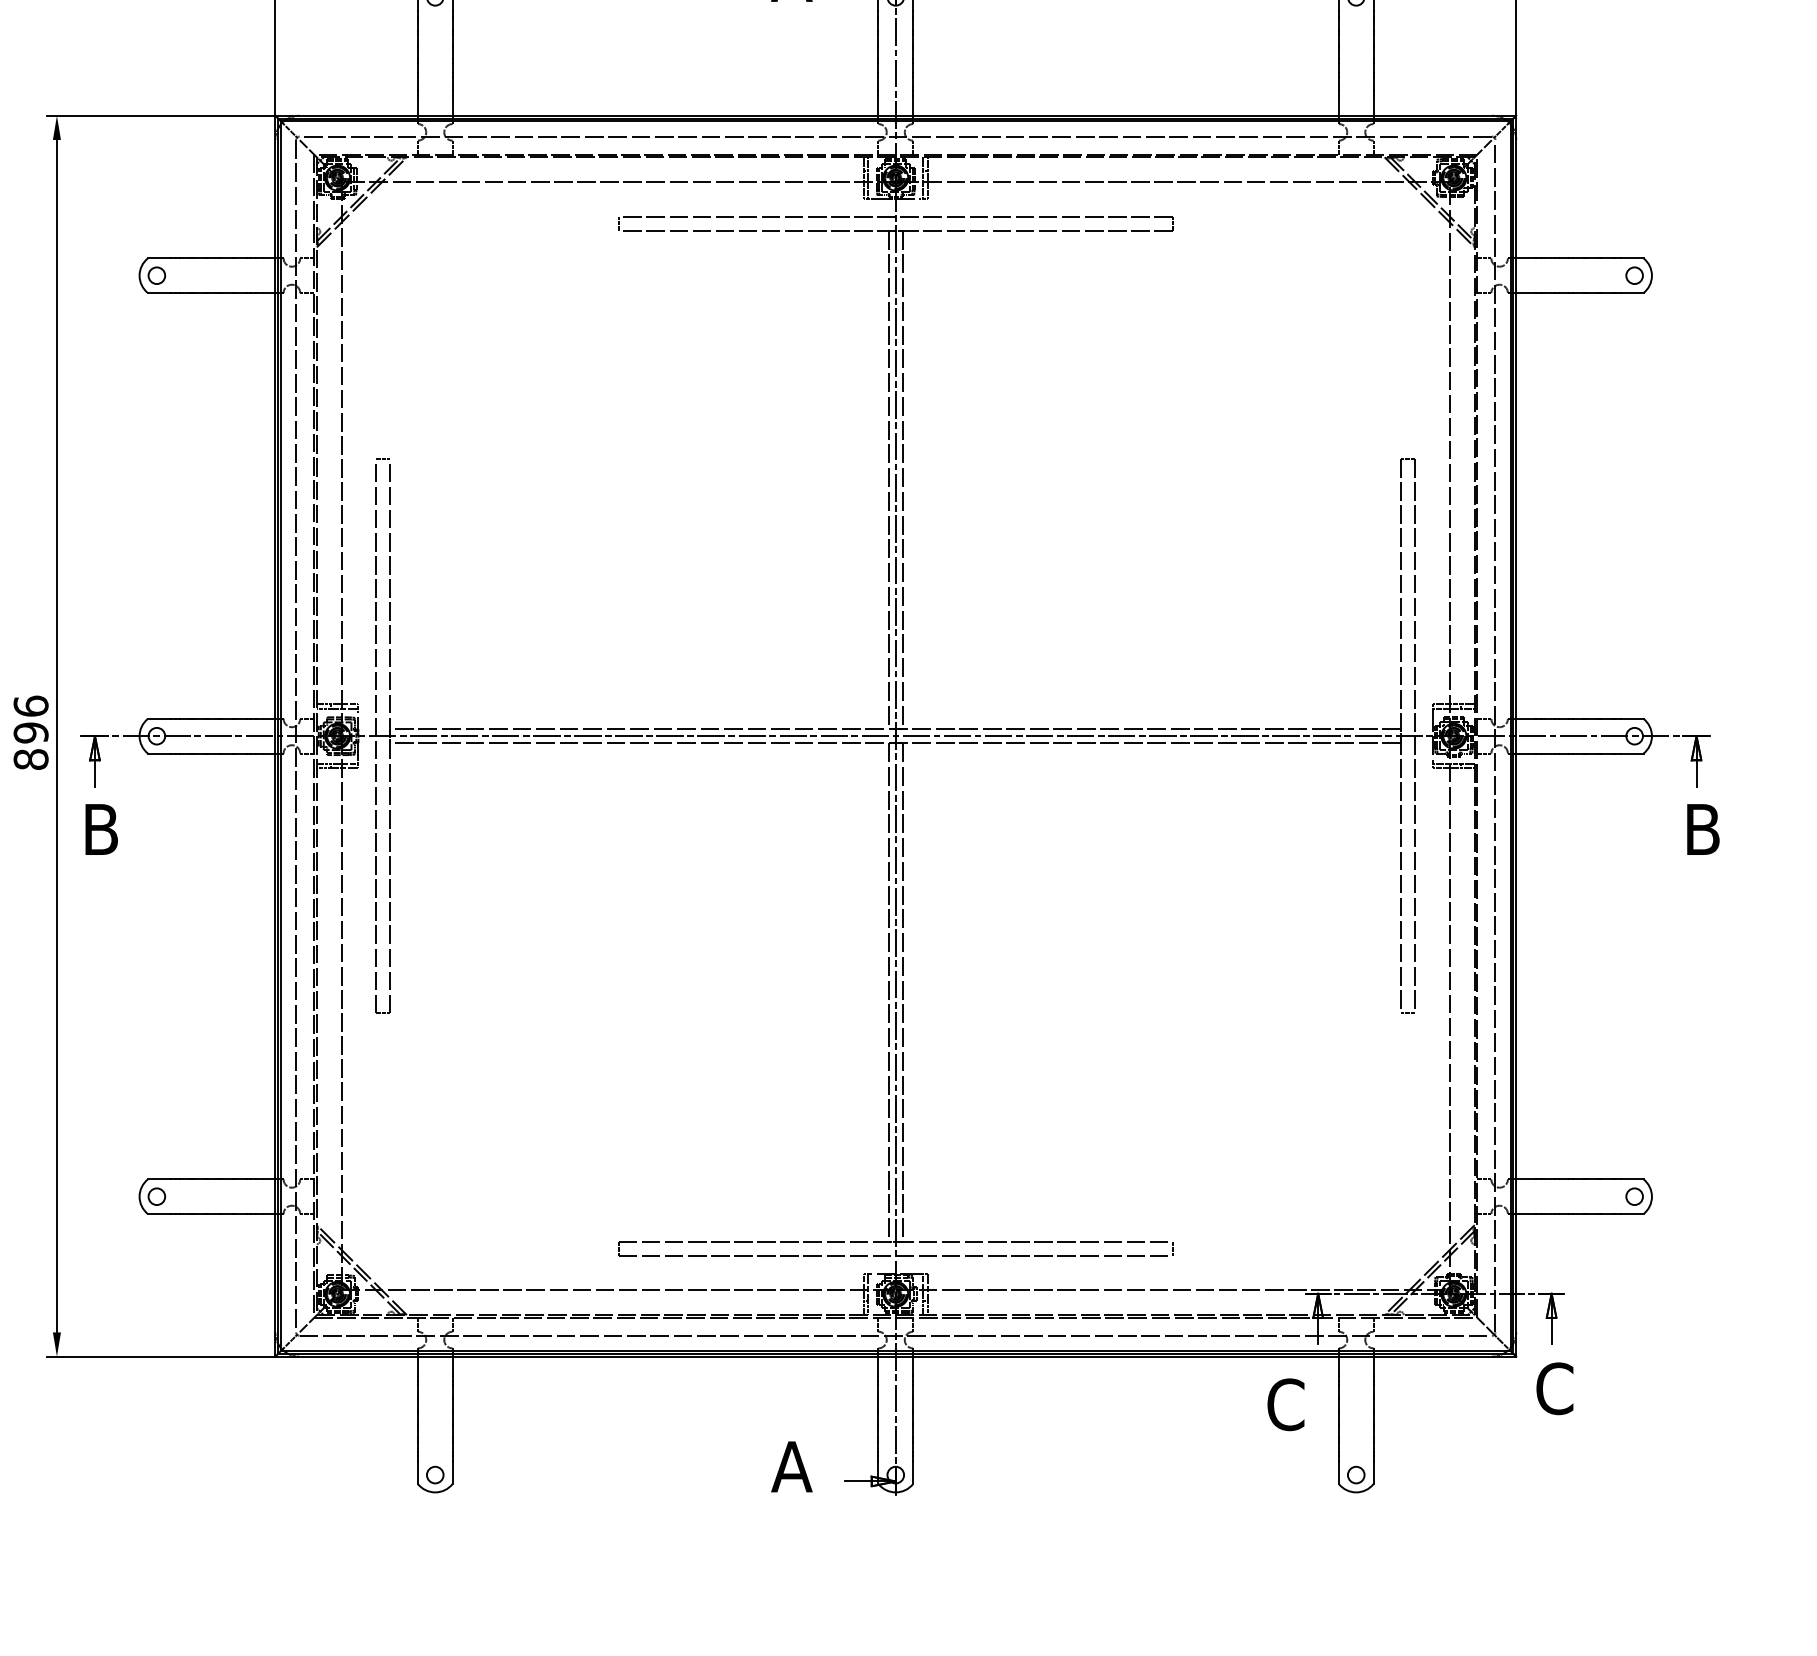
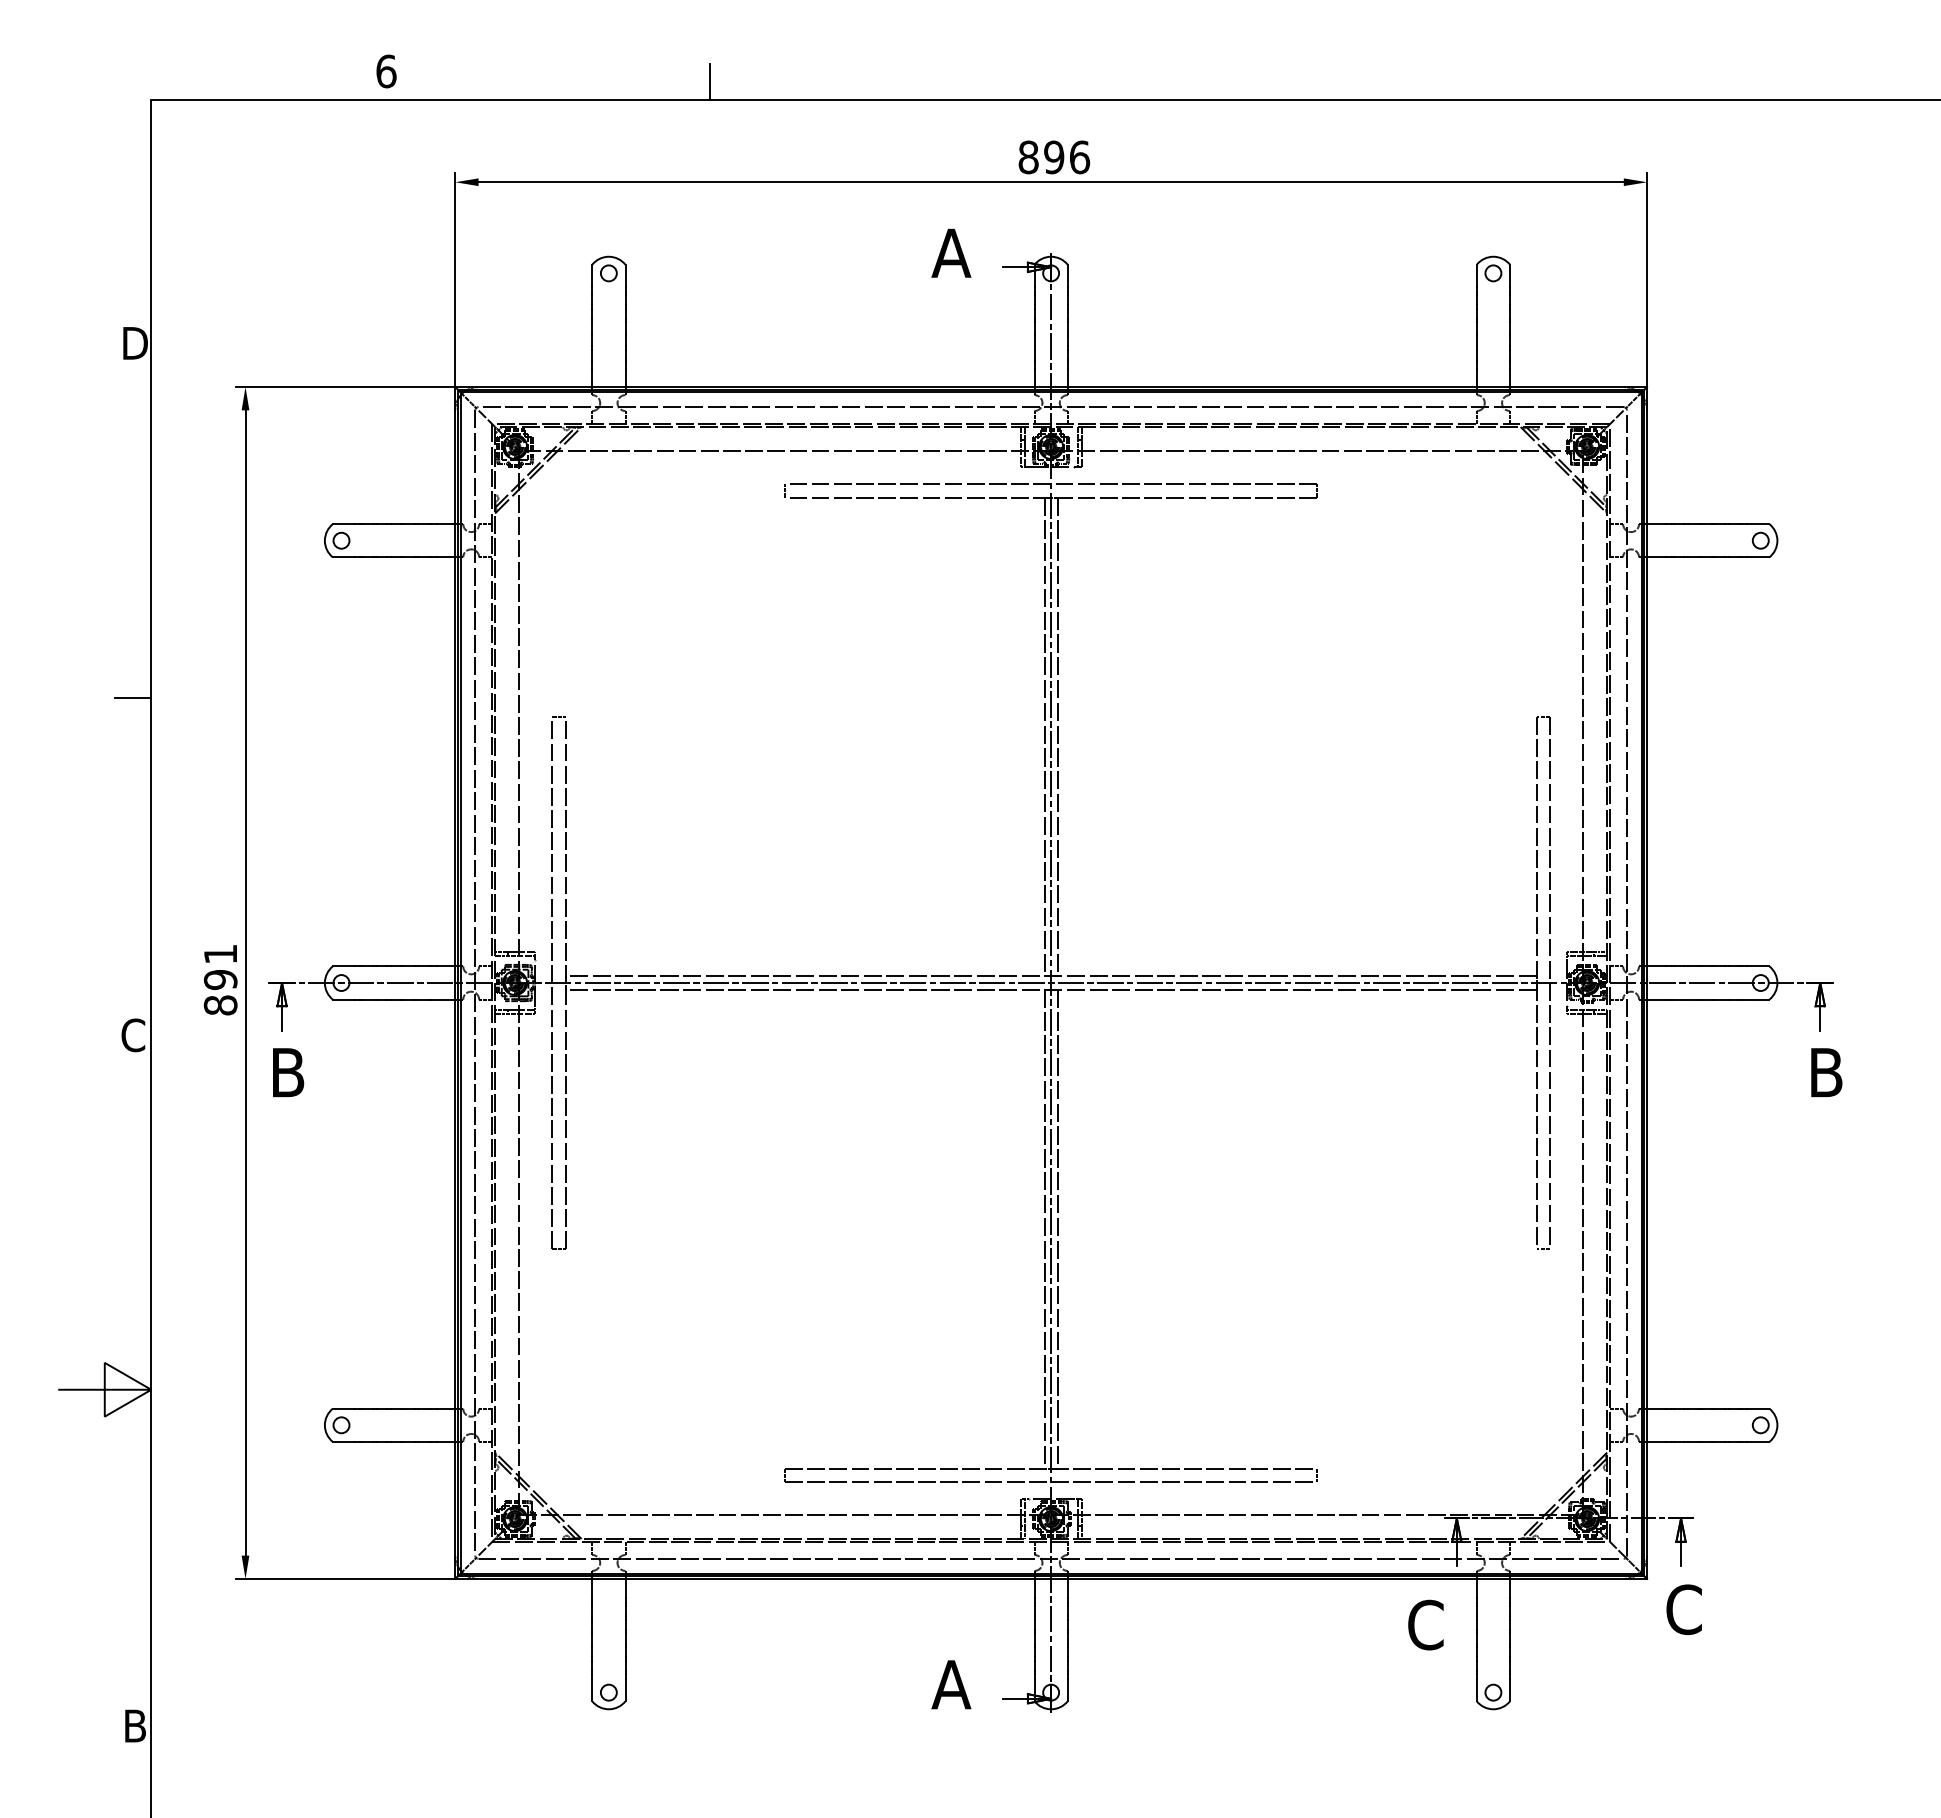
text: (30, 706) -> (220, 954), 896 -> 891

